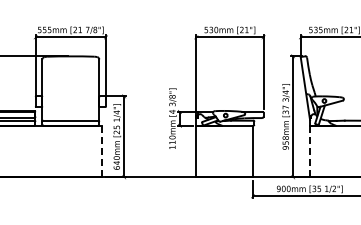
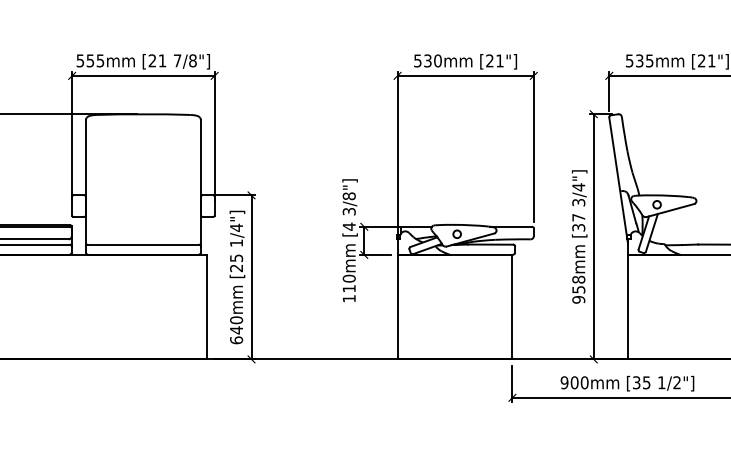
line: (102, 151) -> (207, 306), dashed -> solid
line: (310, 151) -> (628, 306), dashed -> solid

